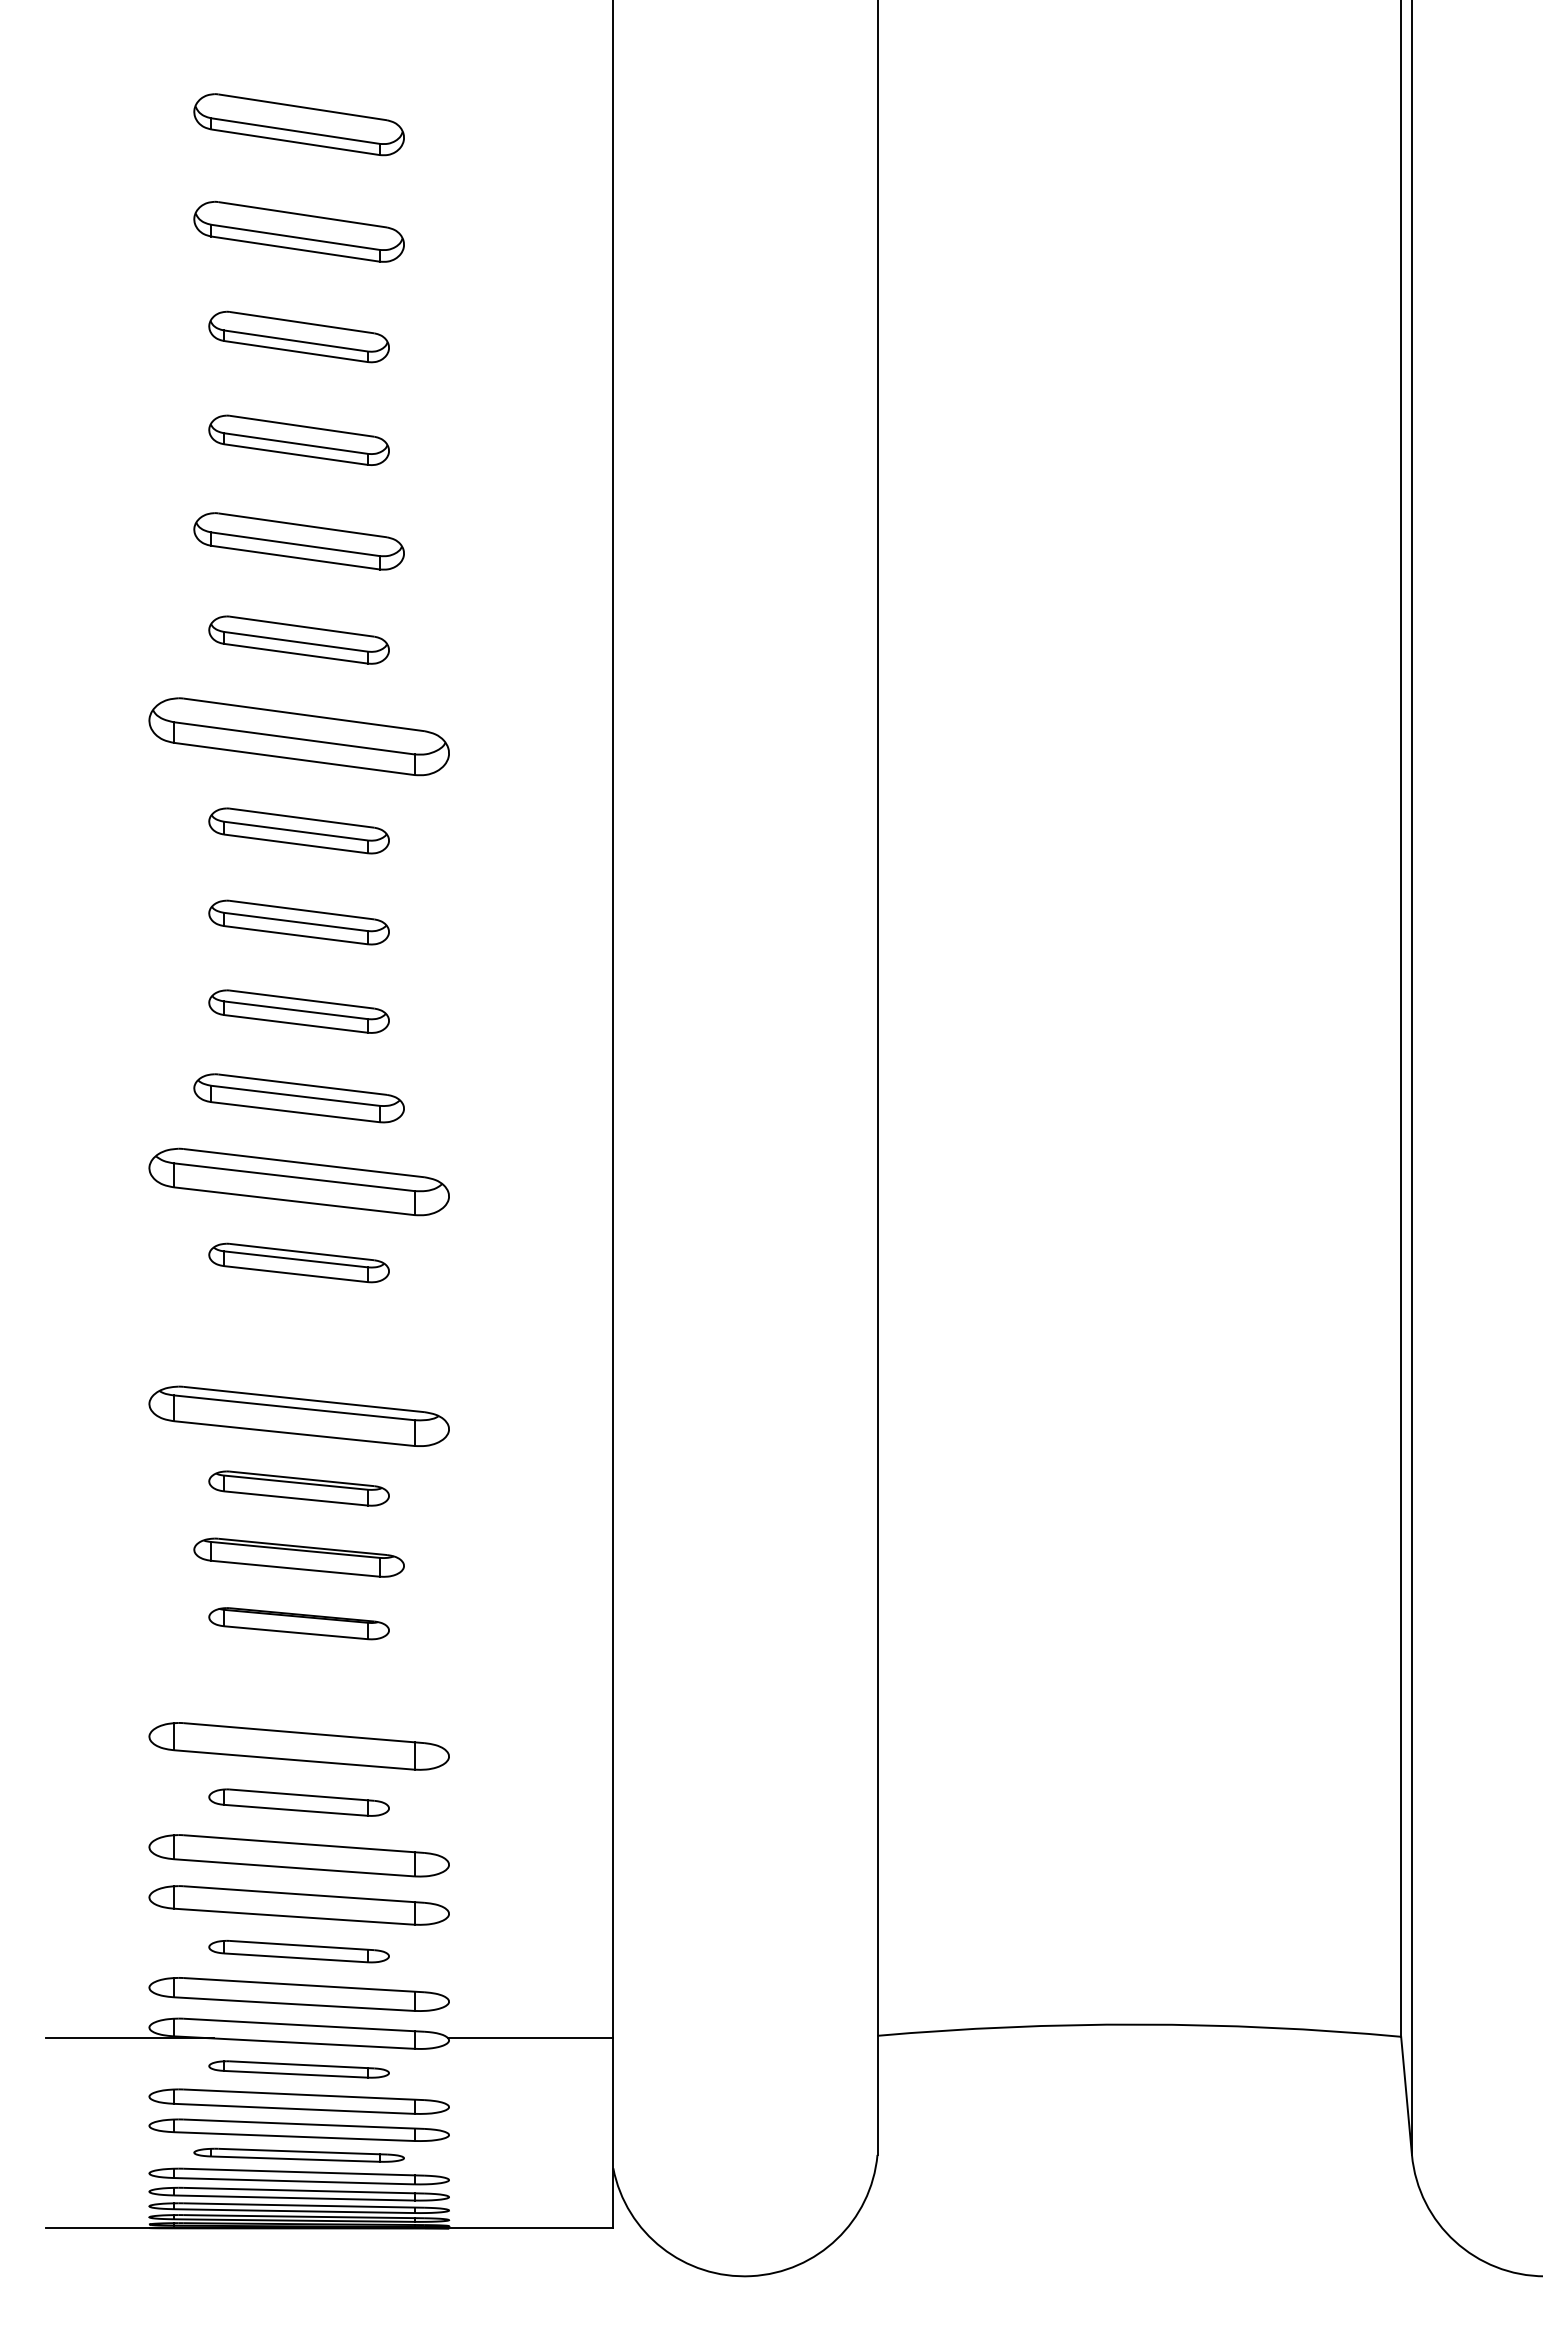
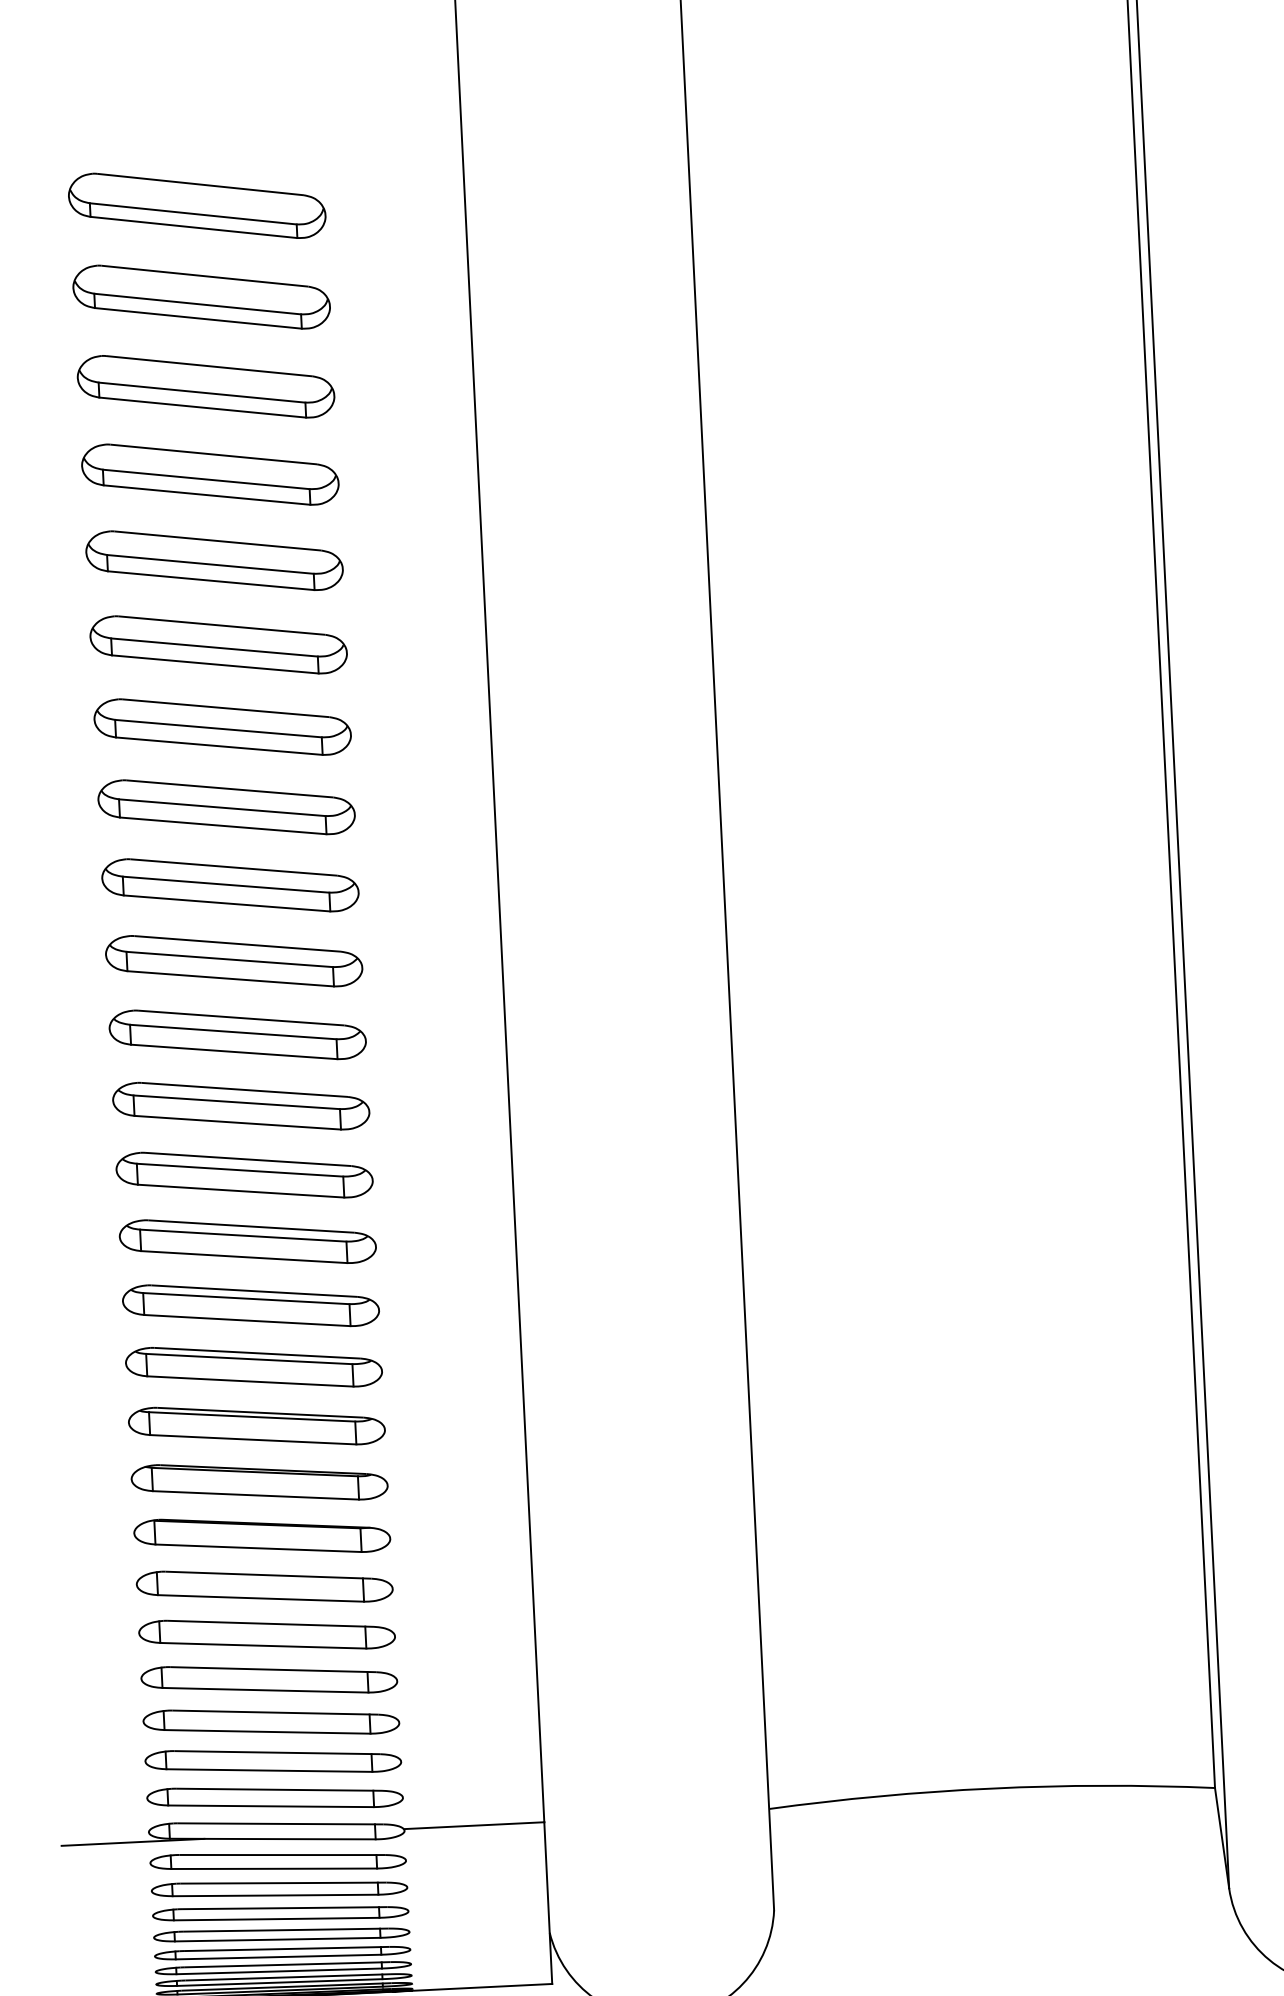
part: (298, 124) -> (196, 205), size x1.43
part: (298, 231) -> (201, 296), size x1.43
part: (298, 336) -> (205, 386), size x1.67
part: (298, 440) -> (209, 474), size x1.67
part: (298, 541) -> (213, 560), size x1.43
part: (298, 639) -> (218, 644), size x1.67
part: (298, 830) -> (226, 806), size x1.67
part: (298, 922) -> (229, 885), size x1.67
part: (298, 1011) -> (233, 961), size x1.67
part: (298, 1098) -> (237, 1035), size x1.43
part: (298, 1262) -> (243, 1174), size x1.67
part: (298, 1340) -> (247, 1241), added
part: (298, 1488) -> (253, 1367), size x1.67
part: (298, 1557) -> (256, 1425), size x1.43
part: (298, 1623) -> (259, 1482), size x1.67
part: (298, 1686) -> (261, 1535), added
part: (298, 1802) -> (266, 1634), size x1.67
part: (298, 1951) -> (272, 1761), size x1.67
part: (298, 2069) -> (277, 1861), size x1.67
part: (298, 2155) -> (281, 1935), size x1.43

